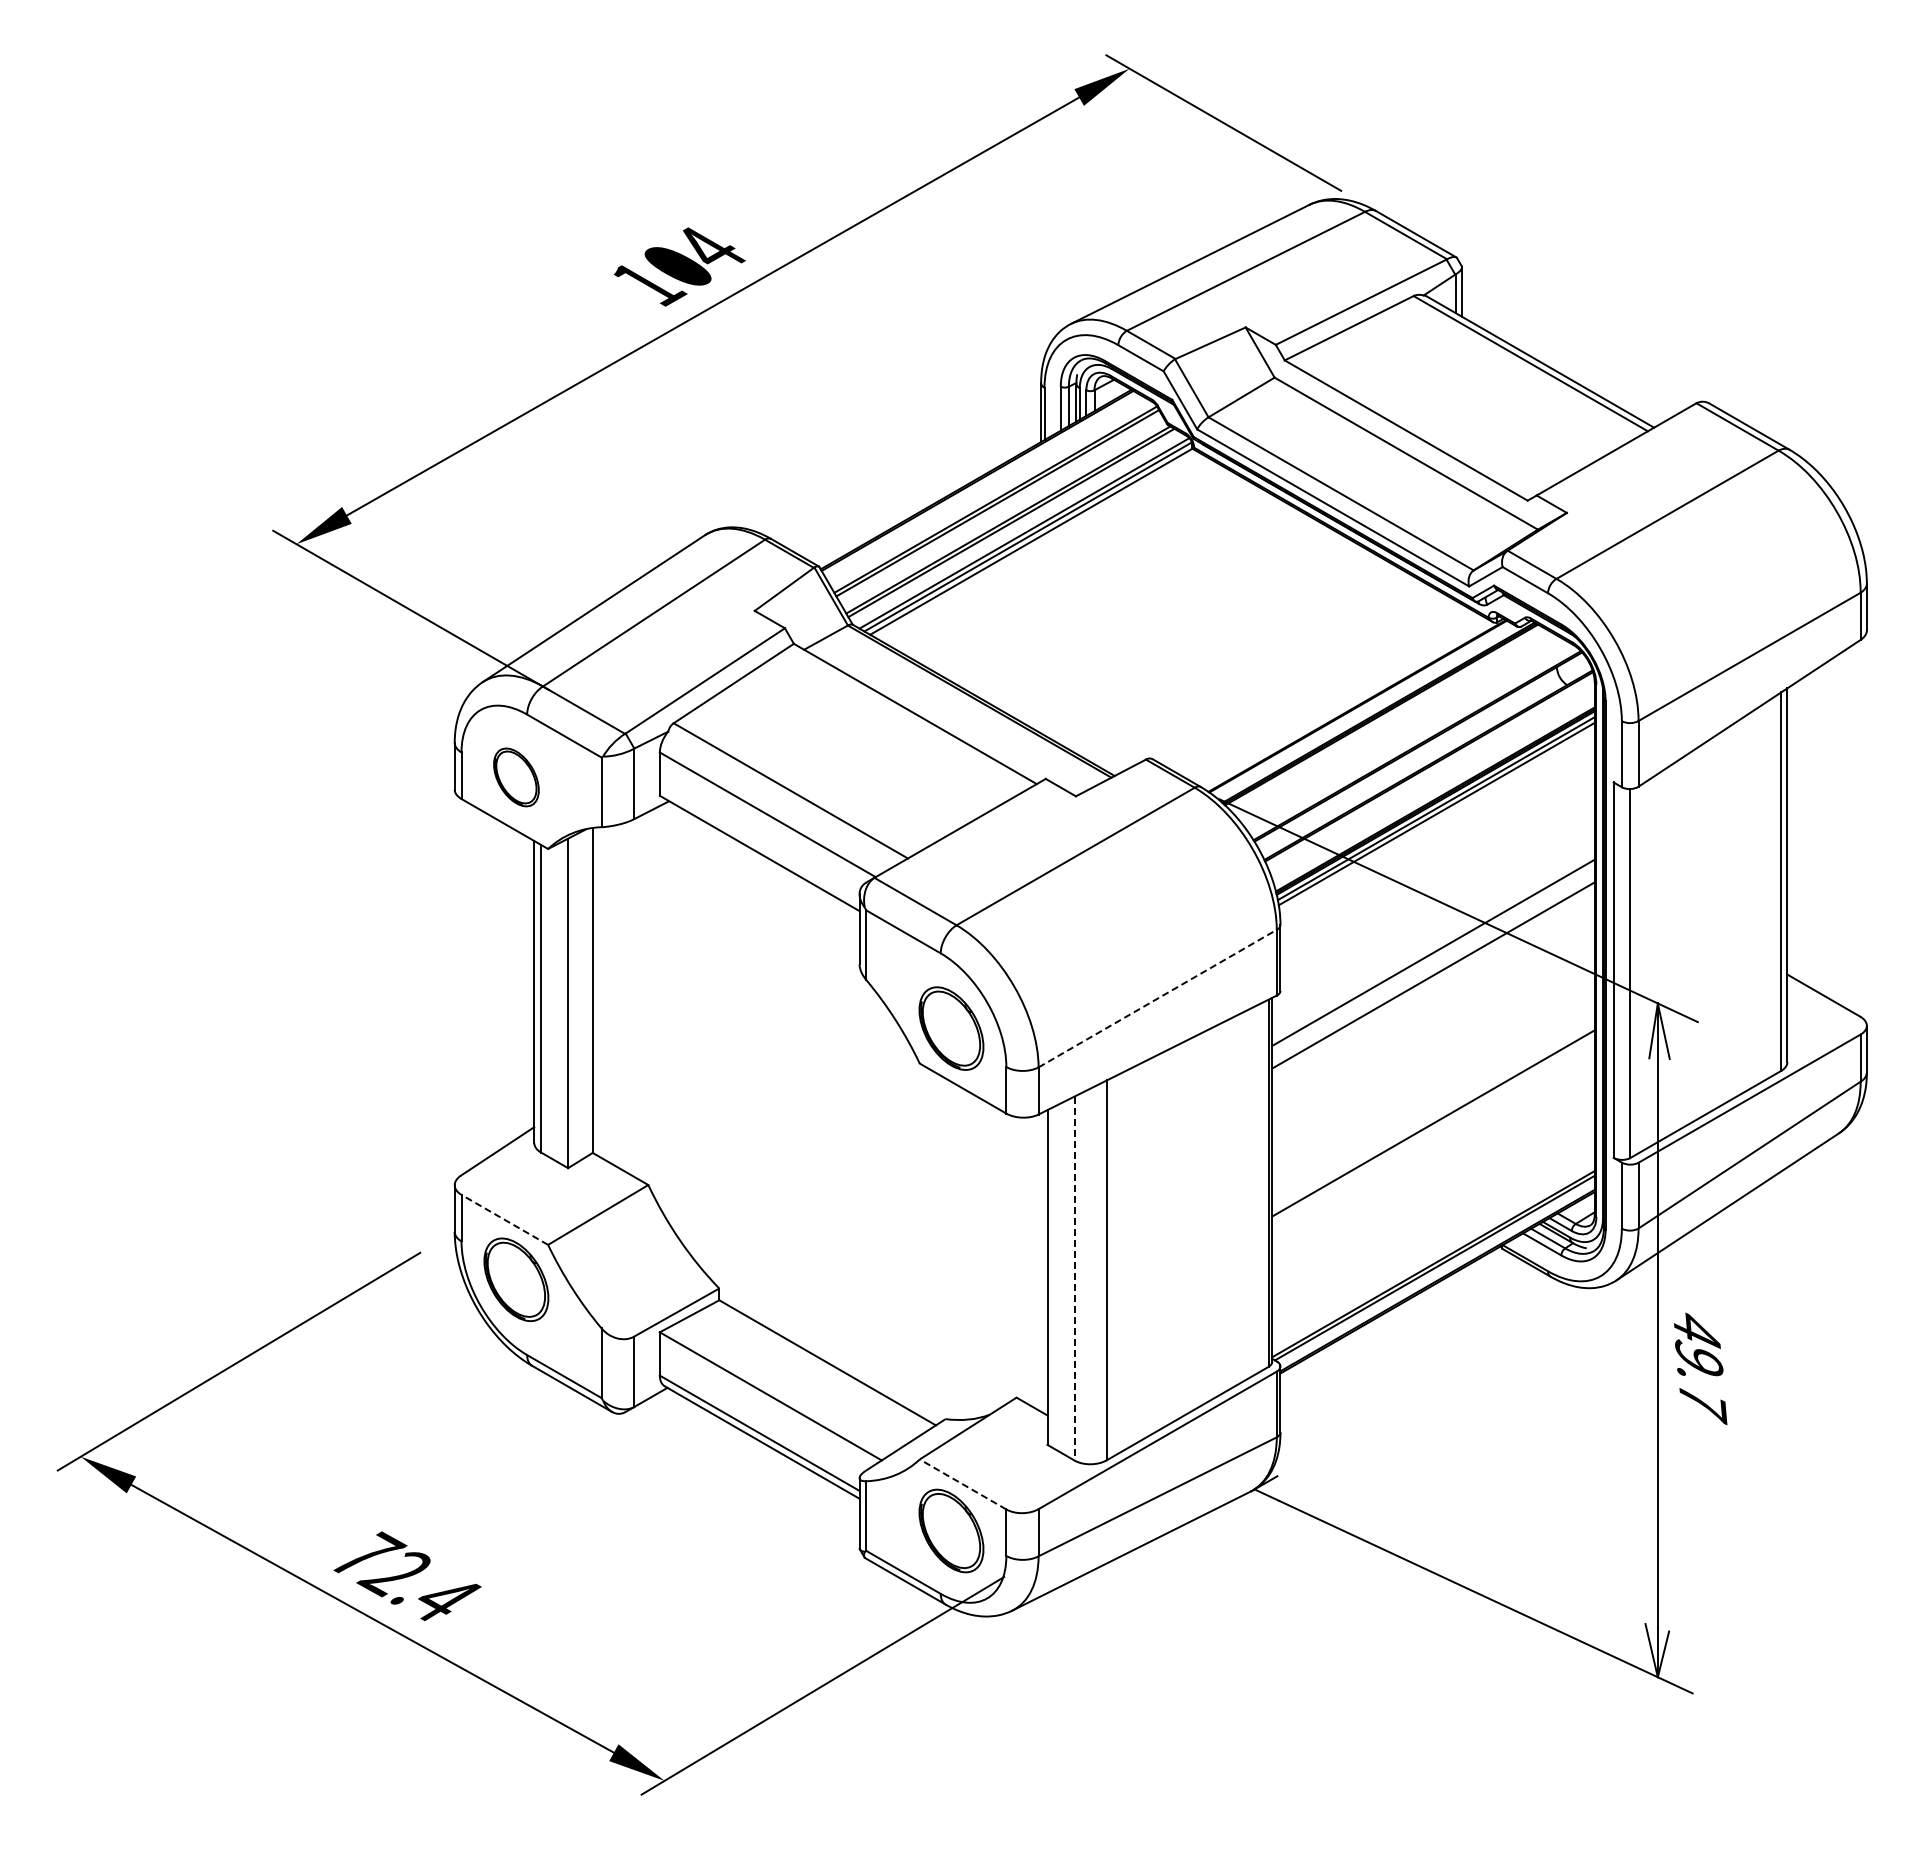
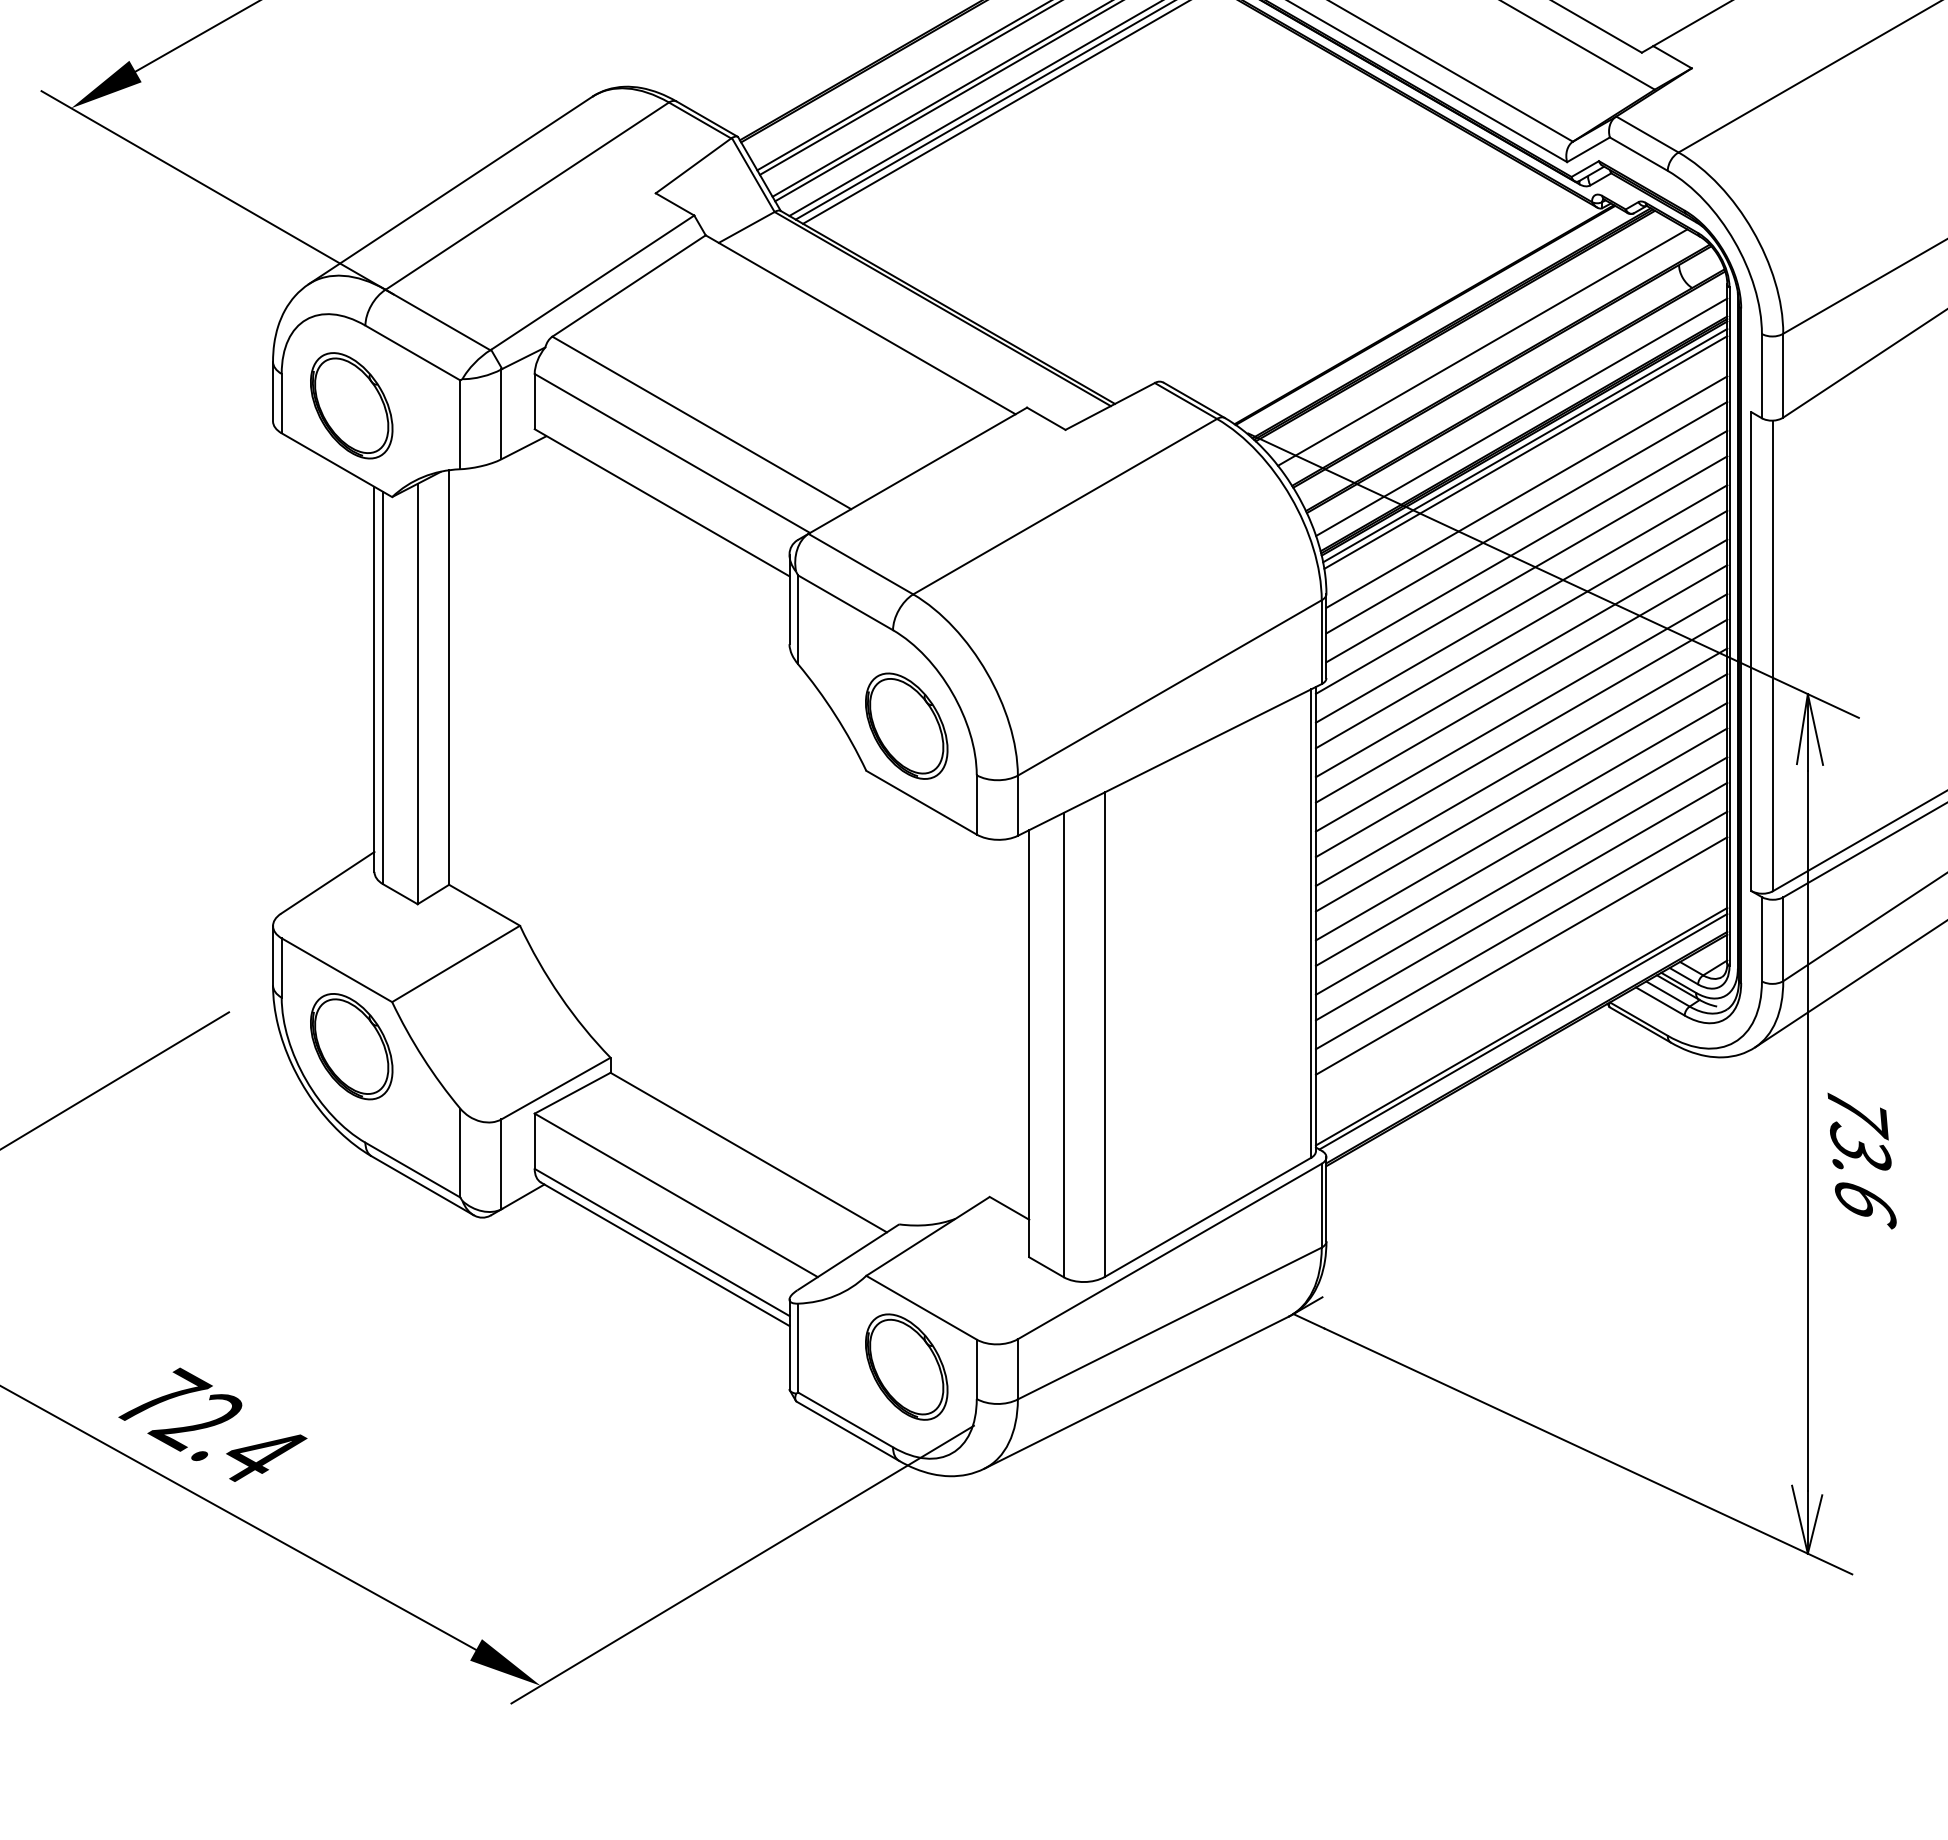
line: (1402, 731) -> (1482, 347), added
part: (516, 777) -> (351, 405), size x1.43
line: (1433, 786) -> (1521, 417), added
line: (1437, 844) -> (1526, 491), added
line: (1437, 864) -> (1526, 516), added
line: (1437, 887) -> (1526, 546), added
line: (1433, 910) -> (1521, 575), added
line: (1433, 932) -> (1521, 603), added
line: (1433, 995) -> (1521, 683), added
line: (1157, 998) -> (1169, 687), dashed -> solid
line: (1433, 1018) -> (1521, 713), added
line: (1433, 1038) -> (1521, 738), added
line: (1433, 1060) -> (1521, 766), added
line: (1433, 1080) -> (1521, 792), added
line: (1433, 1103) -> (1521, 821), added
line: (1433, 1146) -> (1521, 876), added
line: (1433, 1166) -> (1521, 902), added
line: (1433, 1188) -> (1521, 930), added
line: (1433, 1208) -> (1521, 955), added
line: (504, 1219) -> (336, 969), dashed -> solid
line: (1074, 1279) -> (1063, 1046), dashed -> solid
text: (1700, 1368) -> (1862, 1159), 49.7 -> 73.6
line: (963, 1484) -> (922, 1307), dashed -> solid

